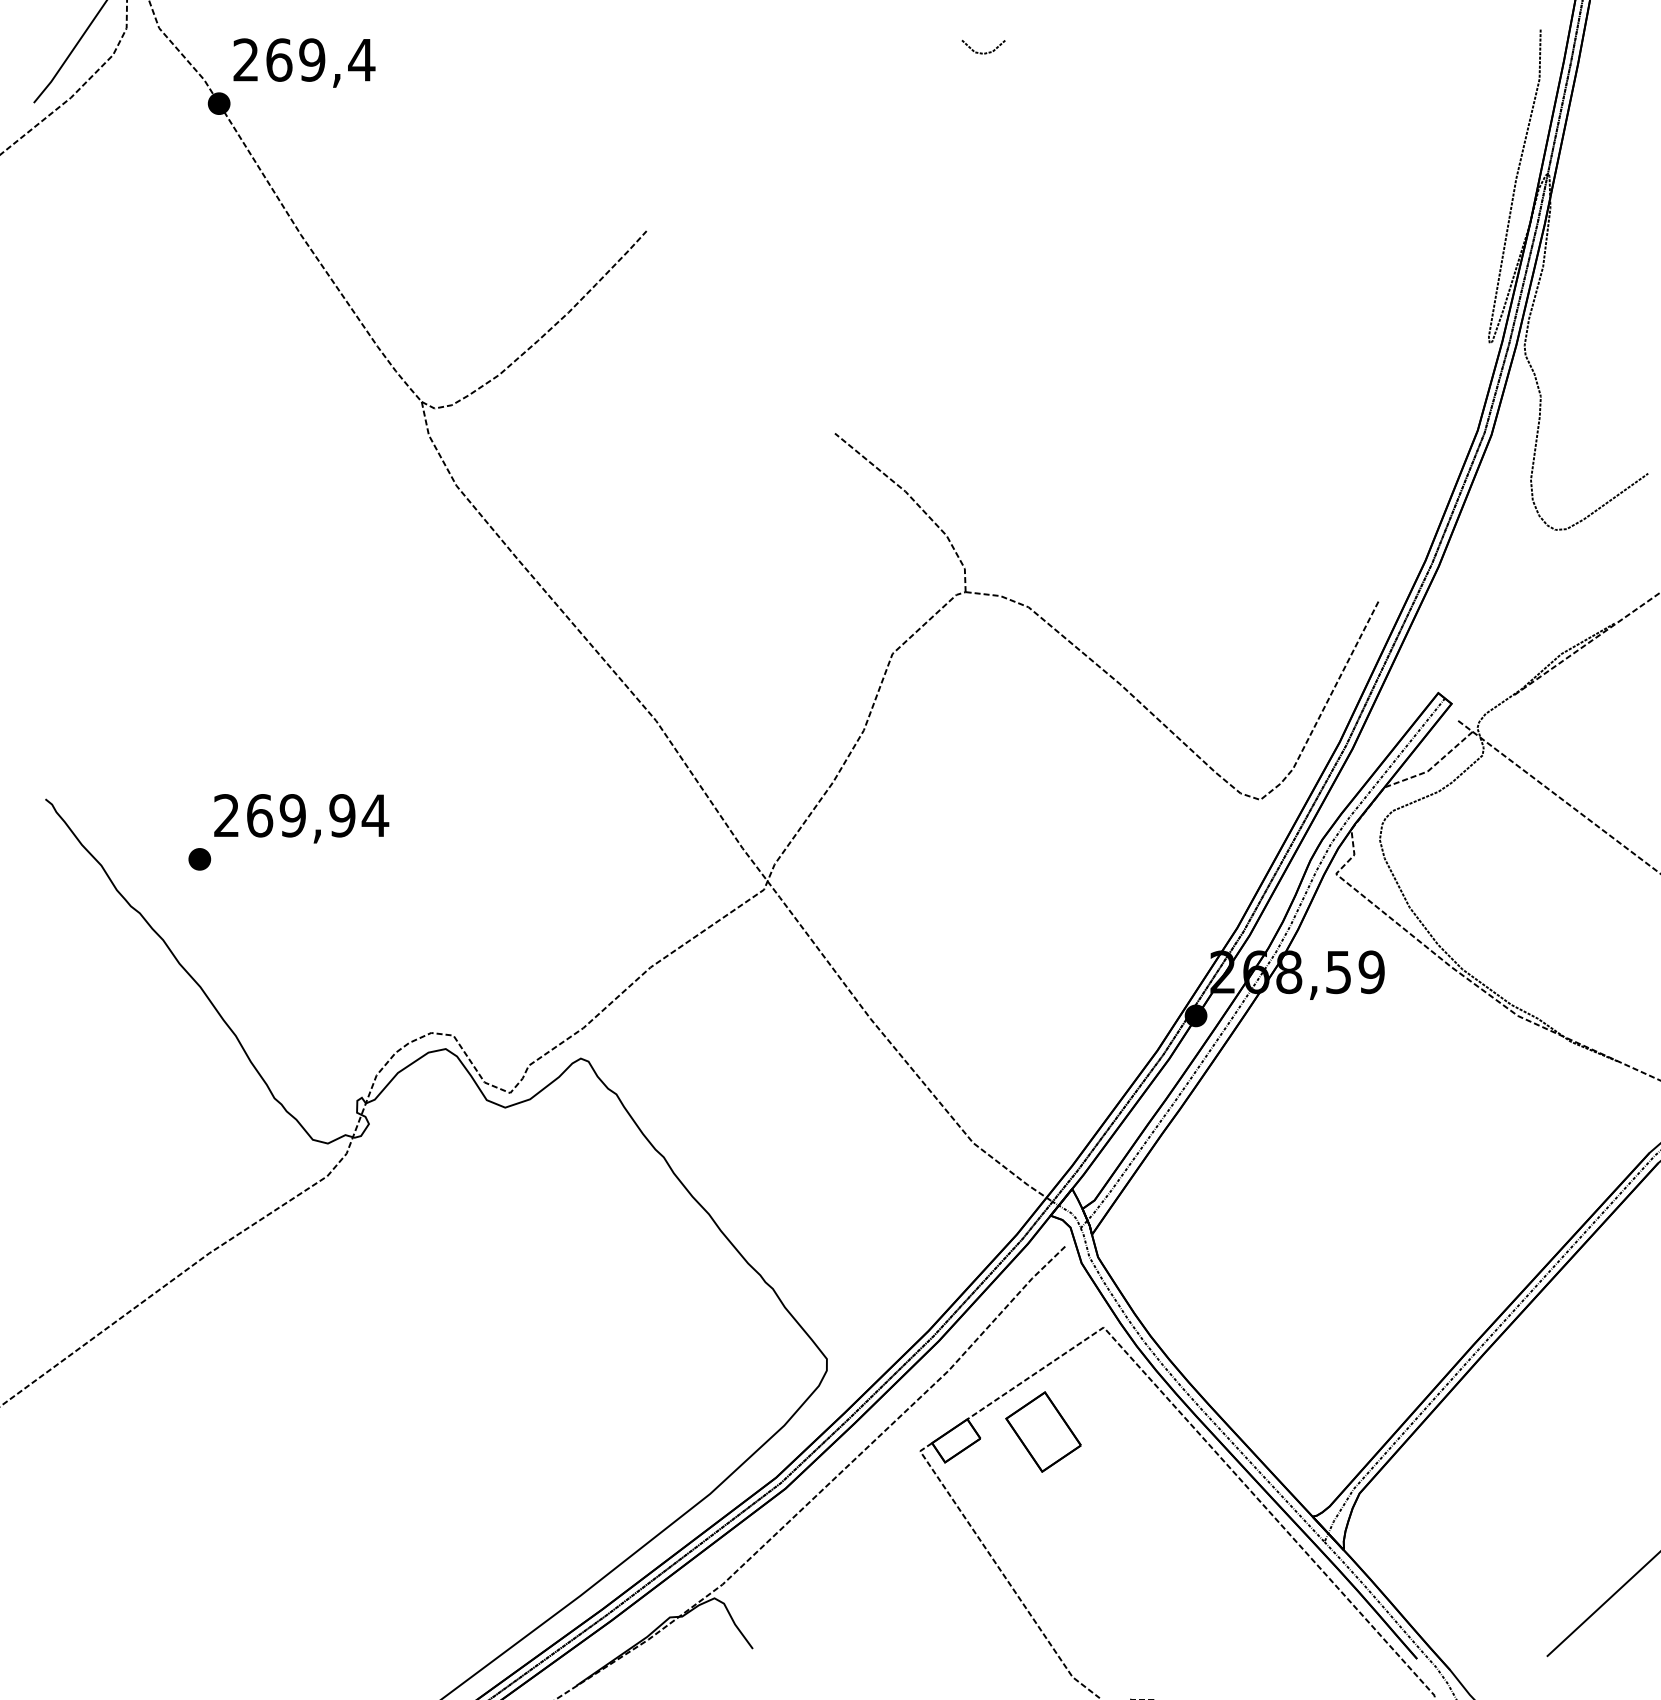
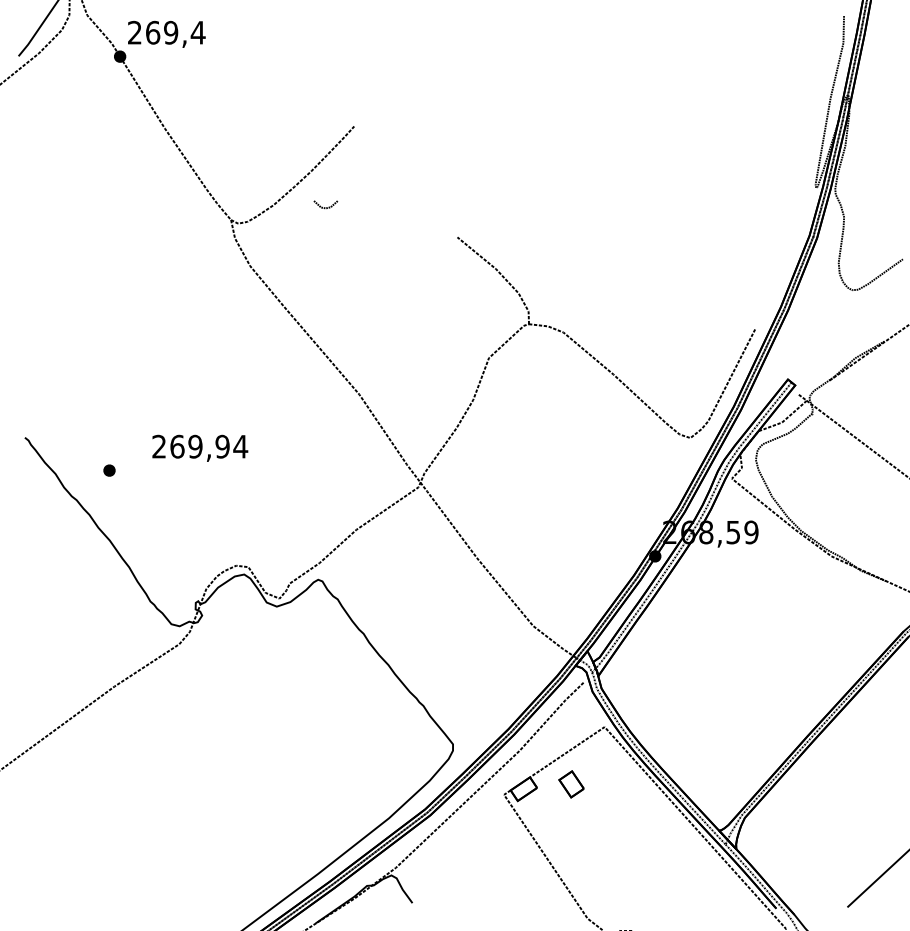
line: (982, 52) -> (325, 207), moved
text: (302, 817) -> (200, 447), moved
part: (1043, 1432) -> (571, 784), size x0.6

